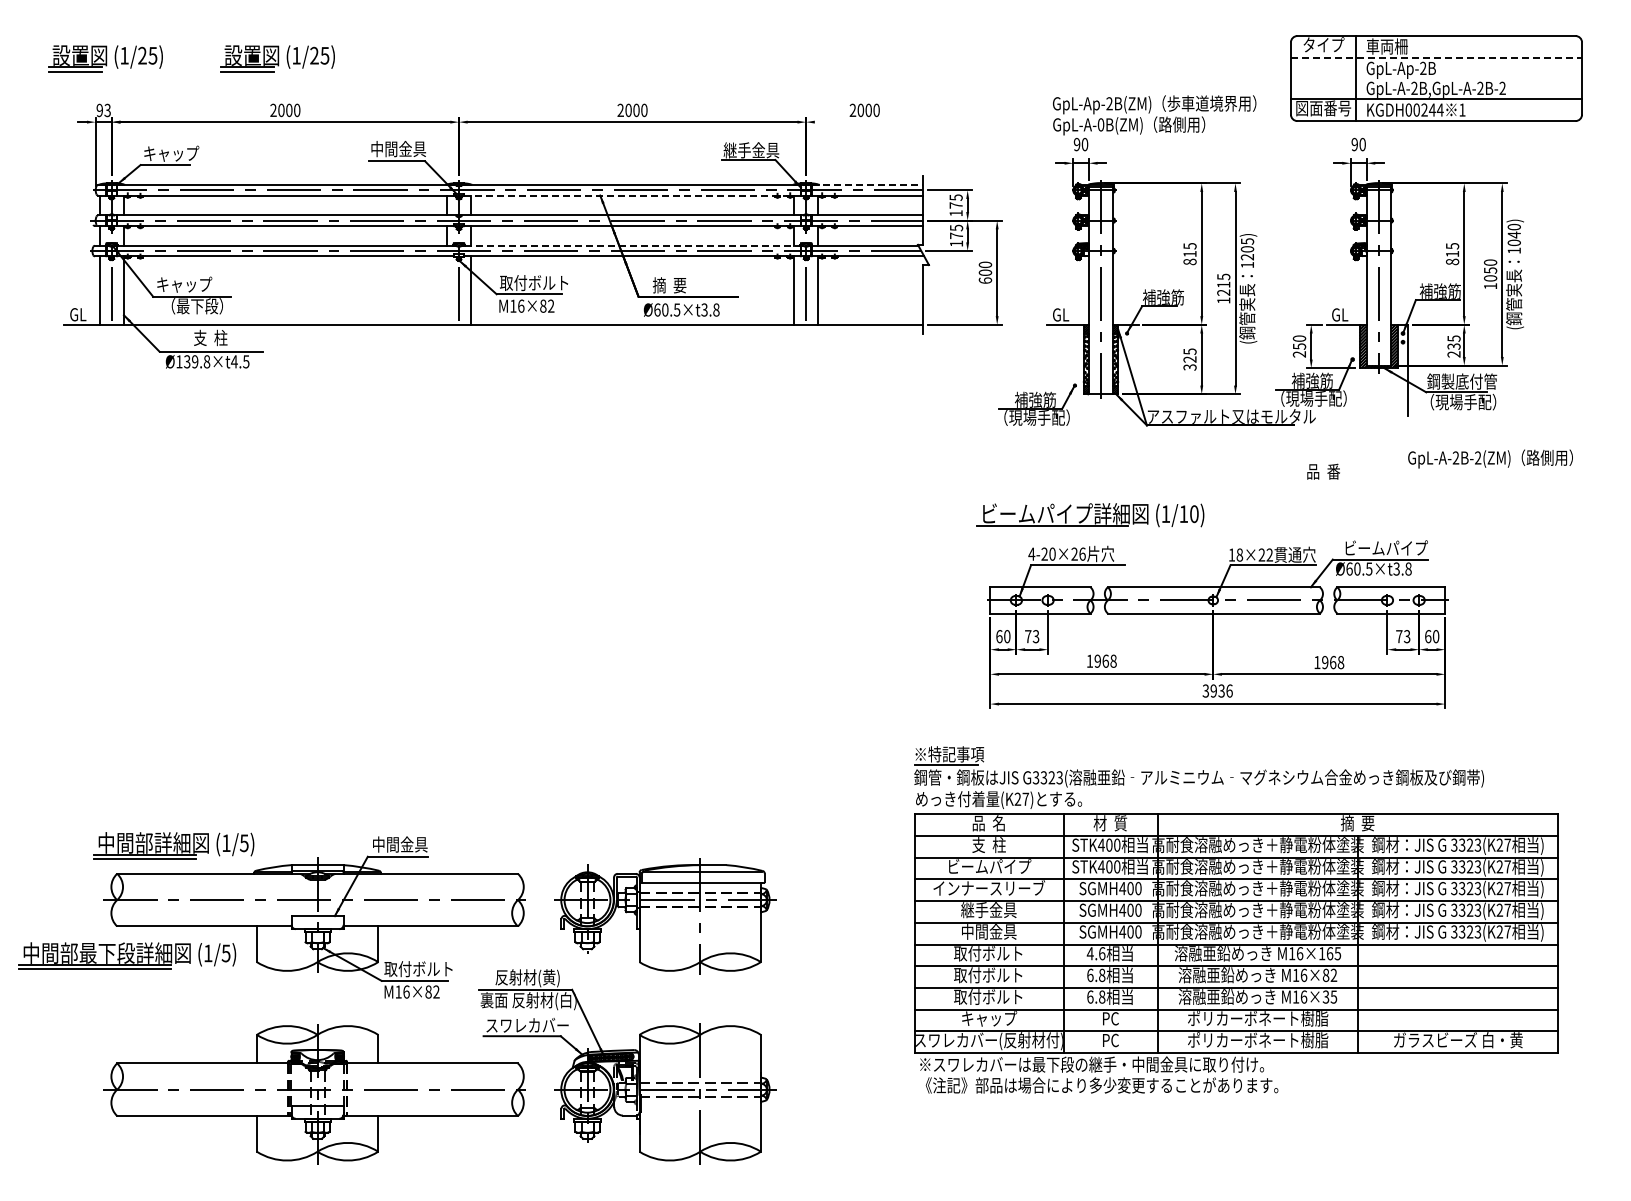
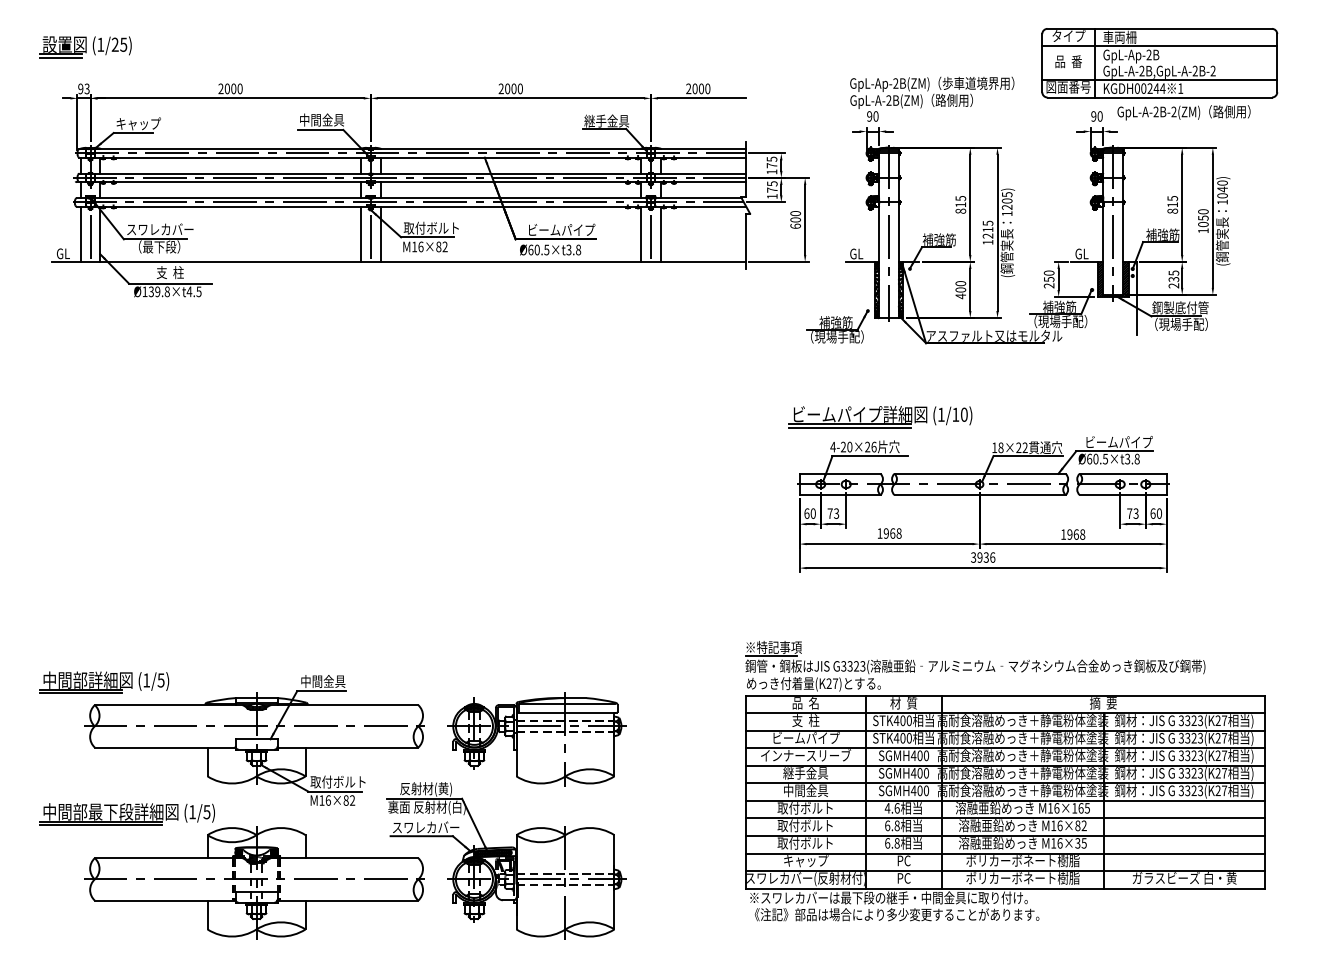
line: (1436, 57) -> (1159, 46), dashed -> solid
part: (277, 58) -> (224, 46), removed
line: (868, 122) -> (701, 98), added
text: (1100, 124) -> (888, 100), GpL-A-0B(ZM) -> GpL-A-2B(ZM)
line: (867, 185) -> (700, 149), dashed -> solid
line: (631, 195) -> (509, 157), dashed -> solid
line: (632, 245) -> (510, 197), dashed -> solid
text: (198, 284) -> (160, 229), キャップ -> スワレカバー
text: (694, 285) -> (560, 230), 摘  要 -> ビームパイプ
line: (446, 290) -> (360, 234), added
text: (1189, 359) -> (960, 289), 325 -> 400
text: (1490, 458) -> (1183, 112), moved
text: (1323, 471) -> (1068, 61), moved
line: (1051, 530) -> (848, 427), added
part: (173, 845) -> (103, 682), moved
part: (1236, 919) -> (1005, 780), moved
part: (127, 955) -> (127, 813), moved

